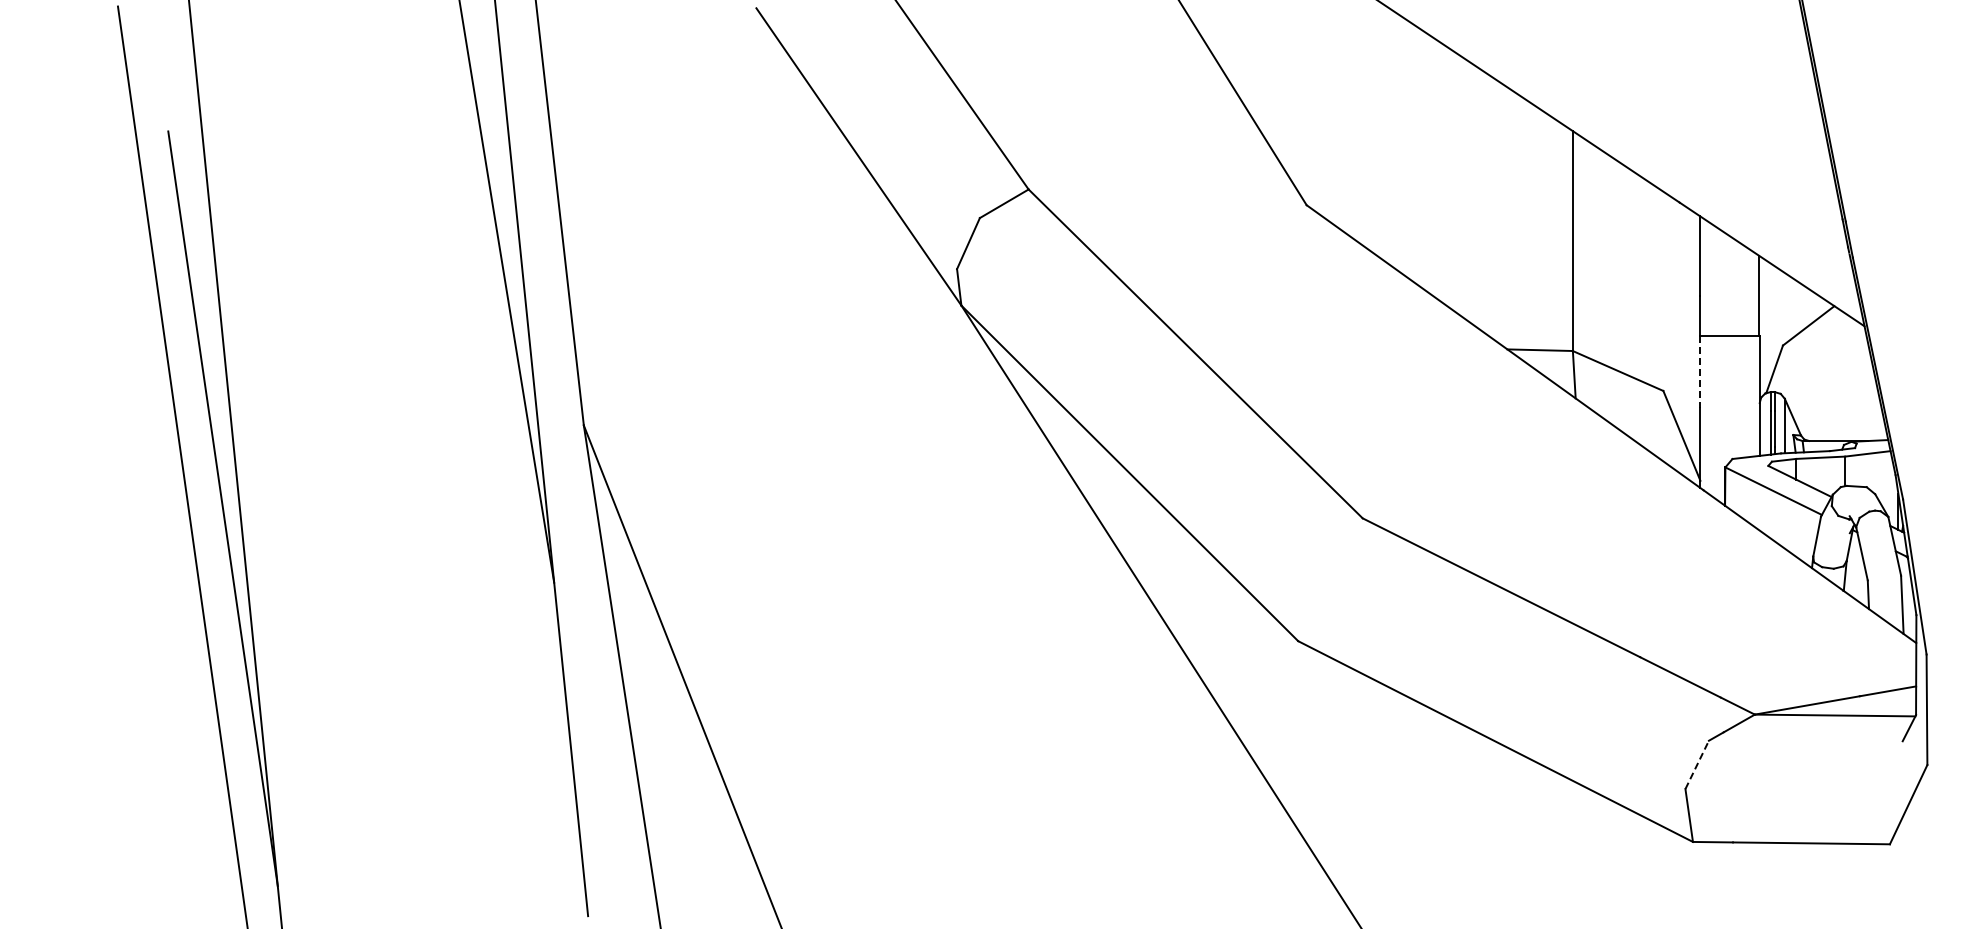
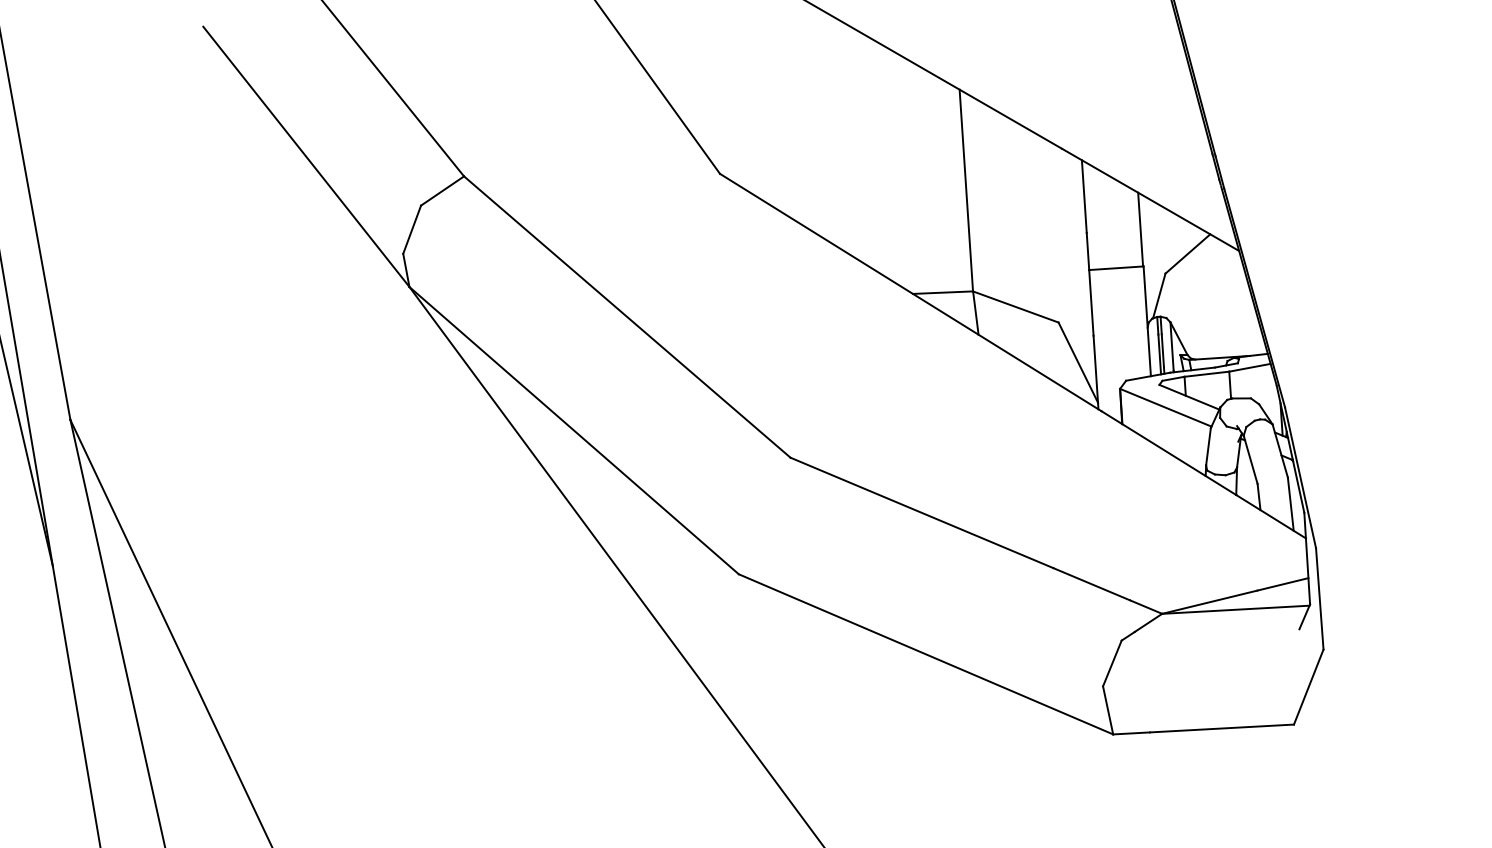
line: (1700, 372) -> (1091, 303), dashed -> solid
line: (1697, 764) -> (1112, 663), dashed -> solid

